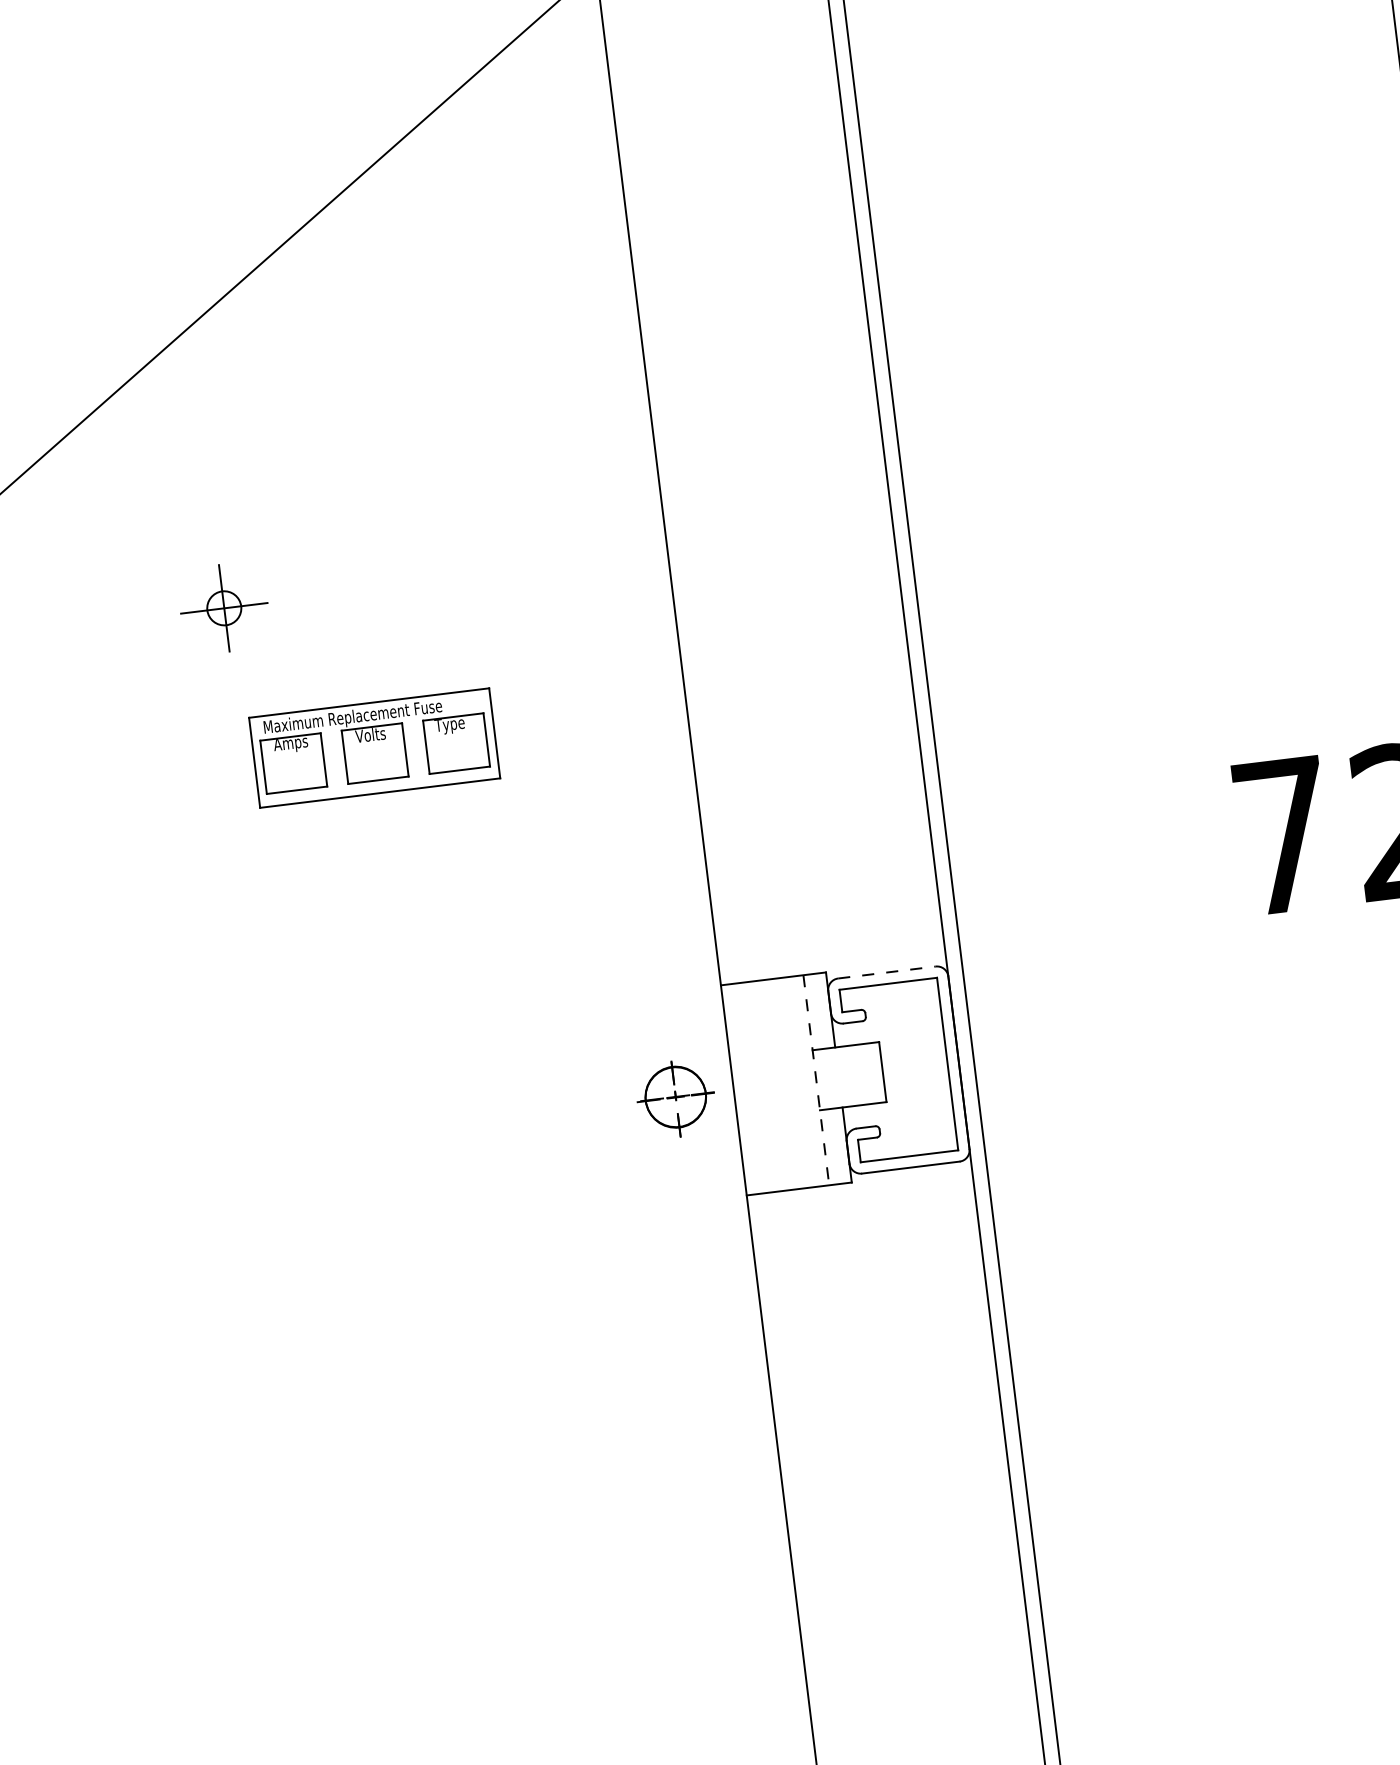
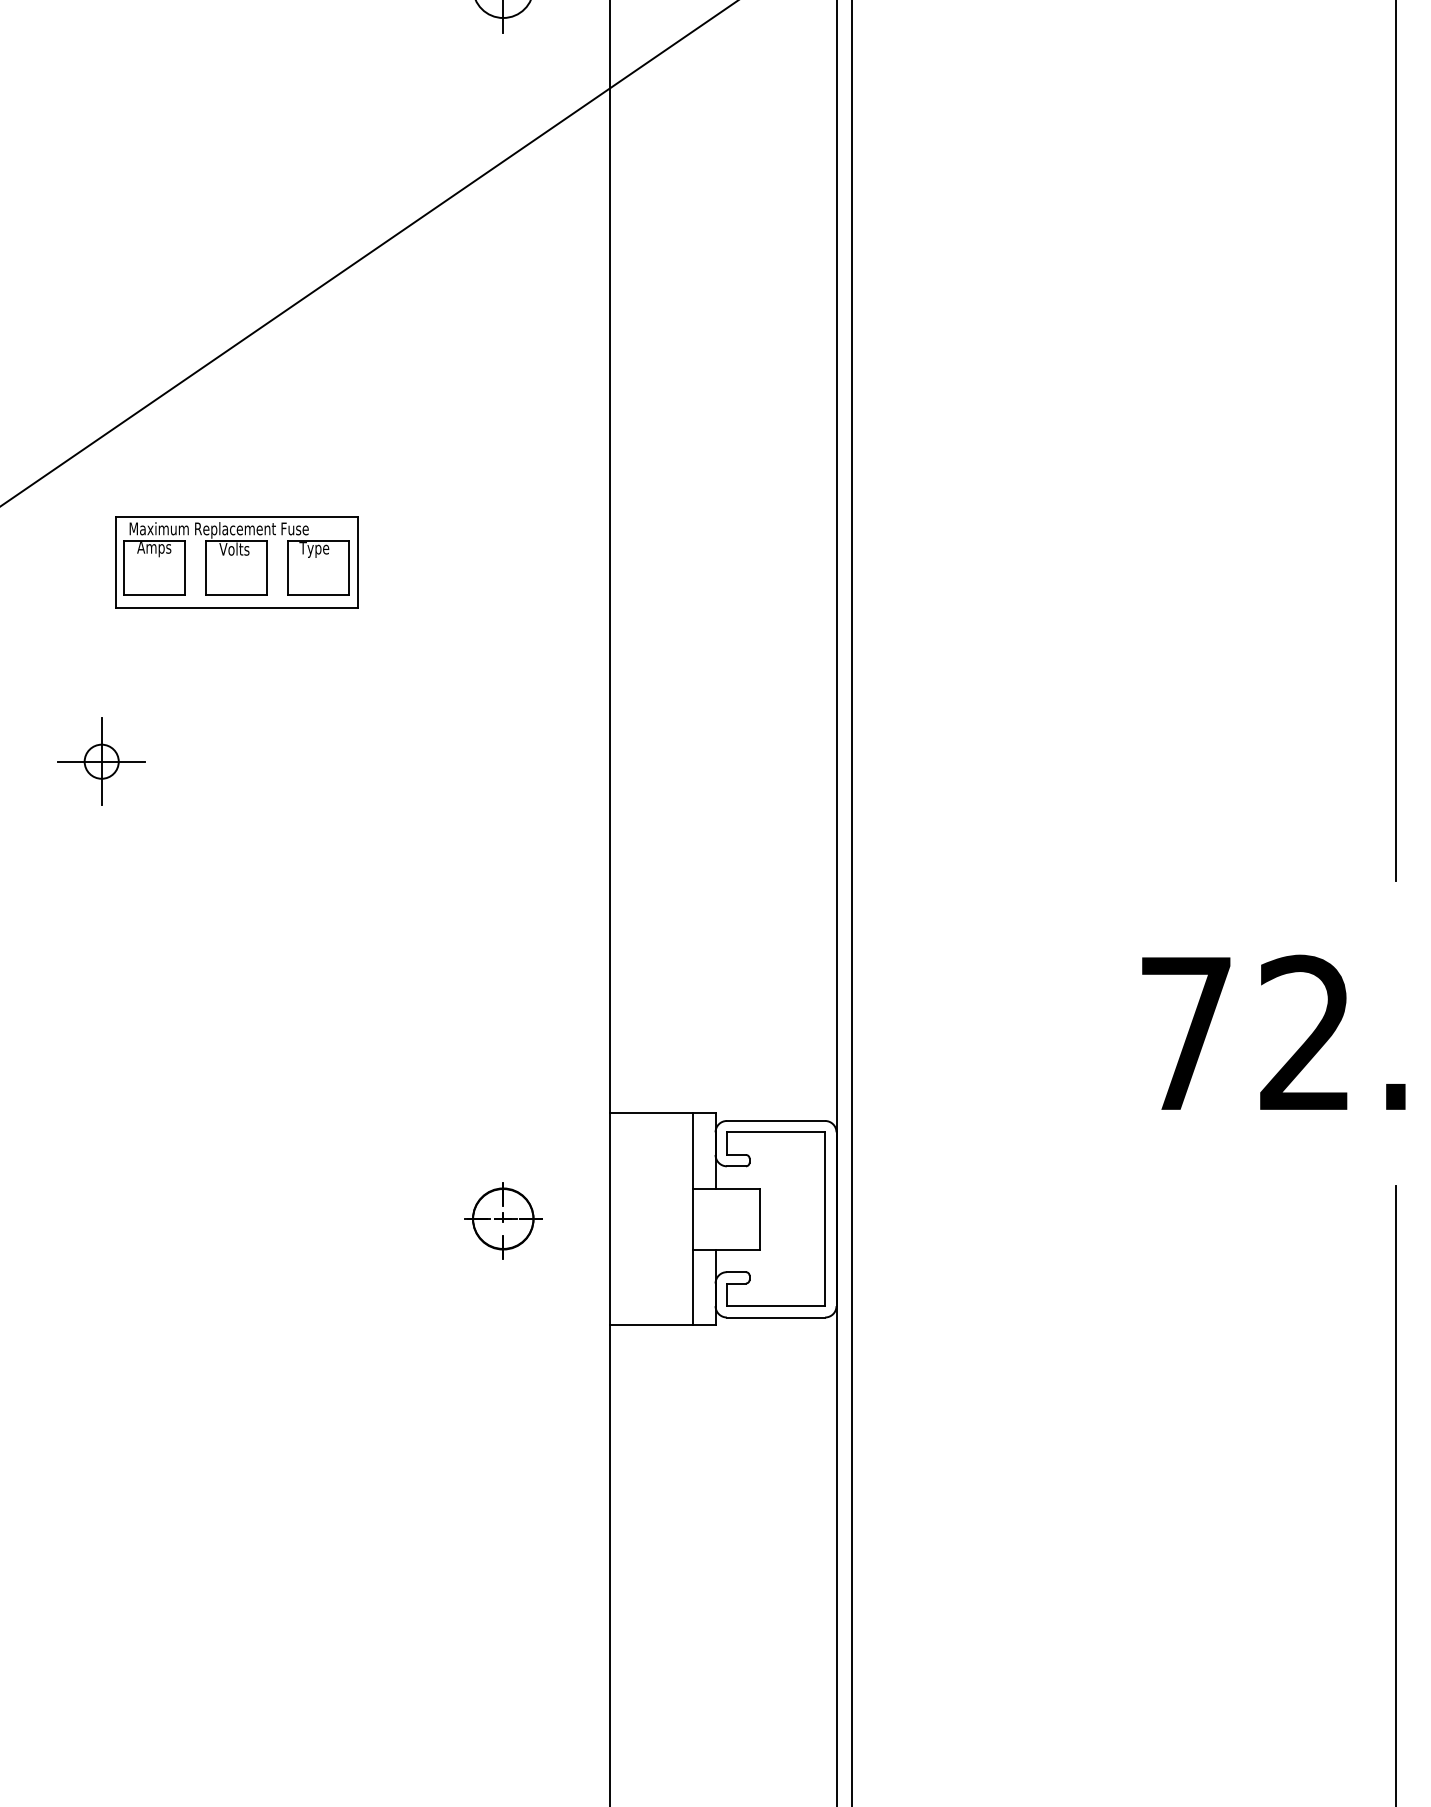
part: (224, 608) -> (101, 761), moved
part: (374, 747) -> (236, 562), moved
line: (887, 972) -> (776, 1120), dashed -> solid
line: (816, 1080) -> (692, 1219), dashed -> solid
part: (676, 1098) -> (503, 1220), moved

